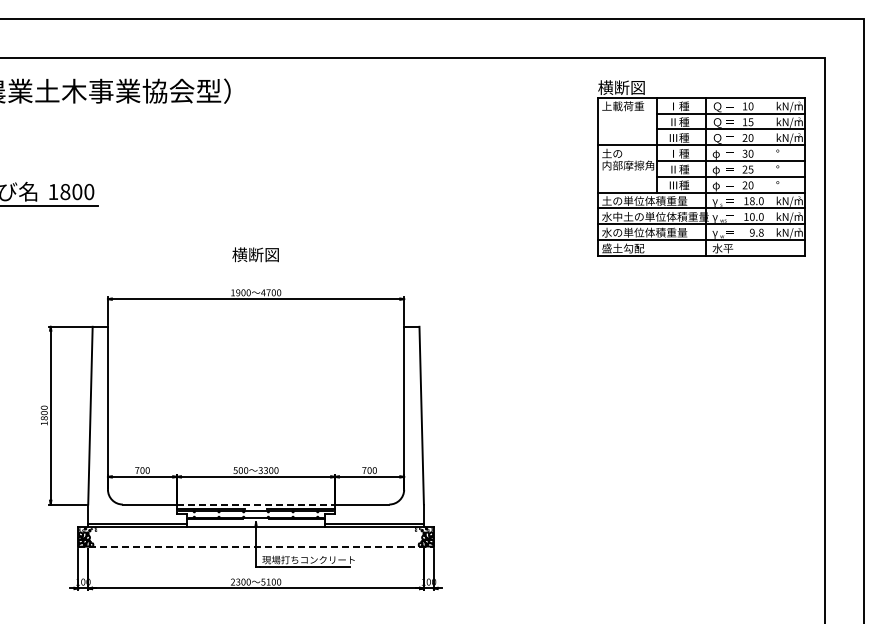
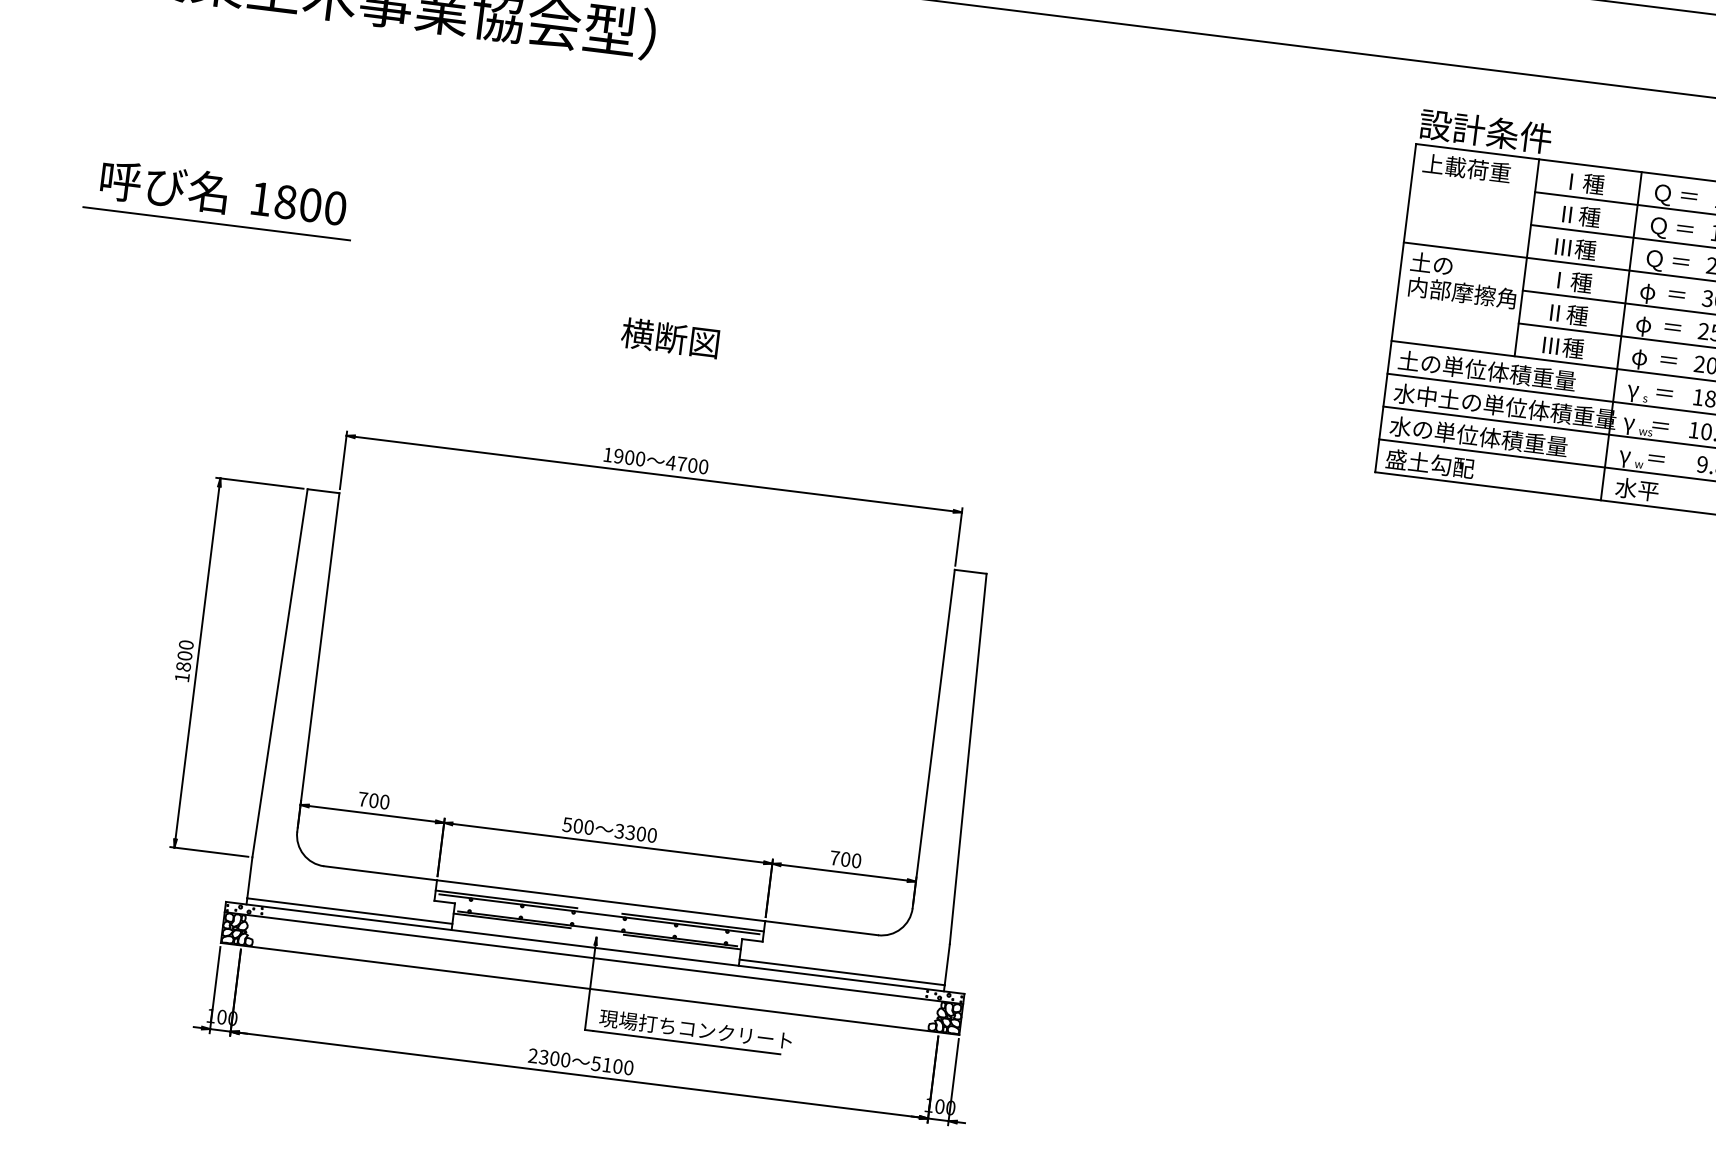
text: (629, 87) -> (1484, 130), 横断図 -> 設計条件
text: (255, 254) -> (670, 337), moved
line: (256, 504) -> (602, 900), dashed -> solid
line: (255, 532) -> (592, 958), added
line: (256, 546) -> (591, 988), dashed -> solid

